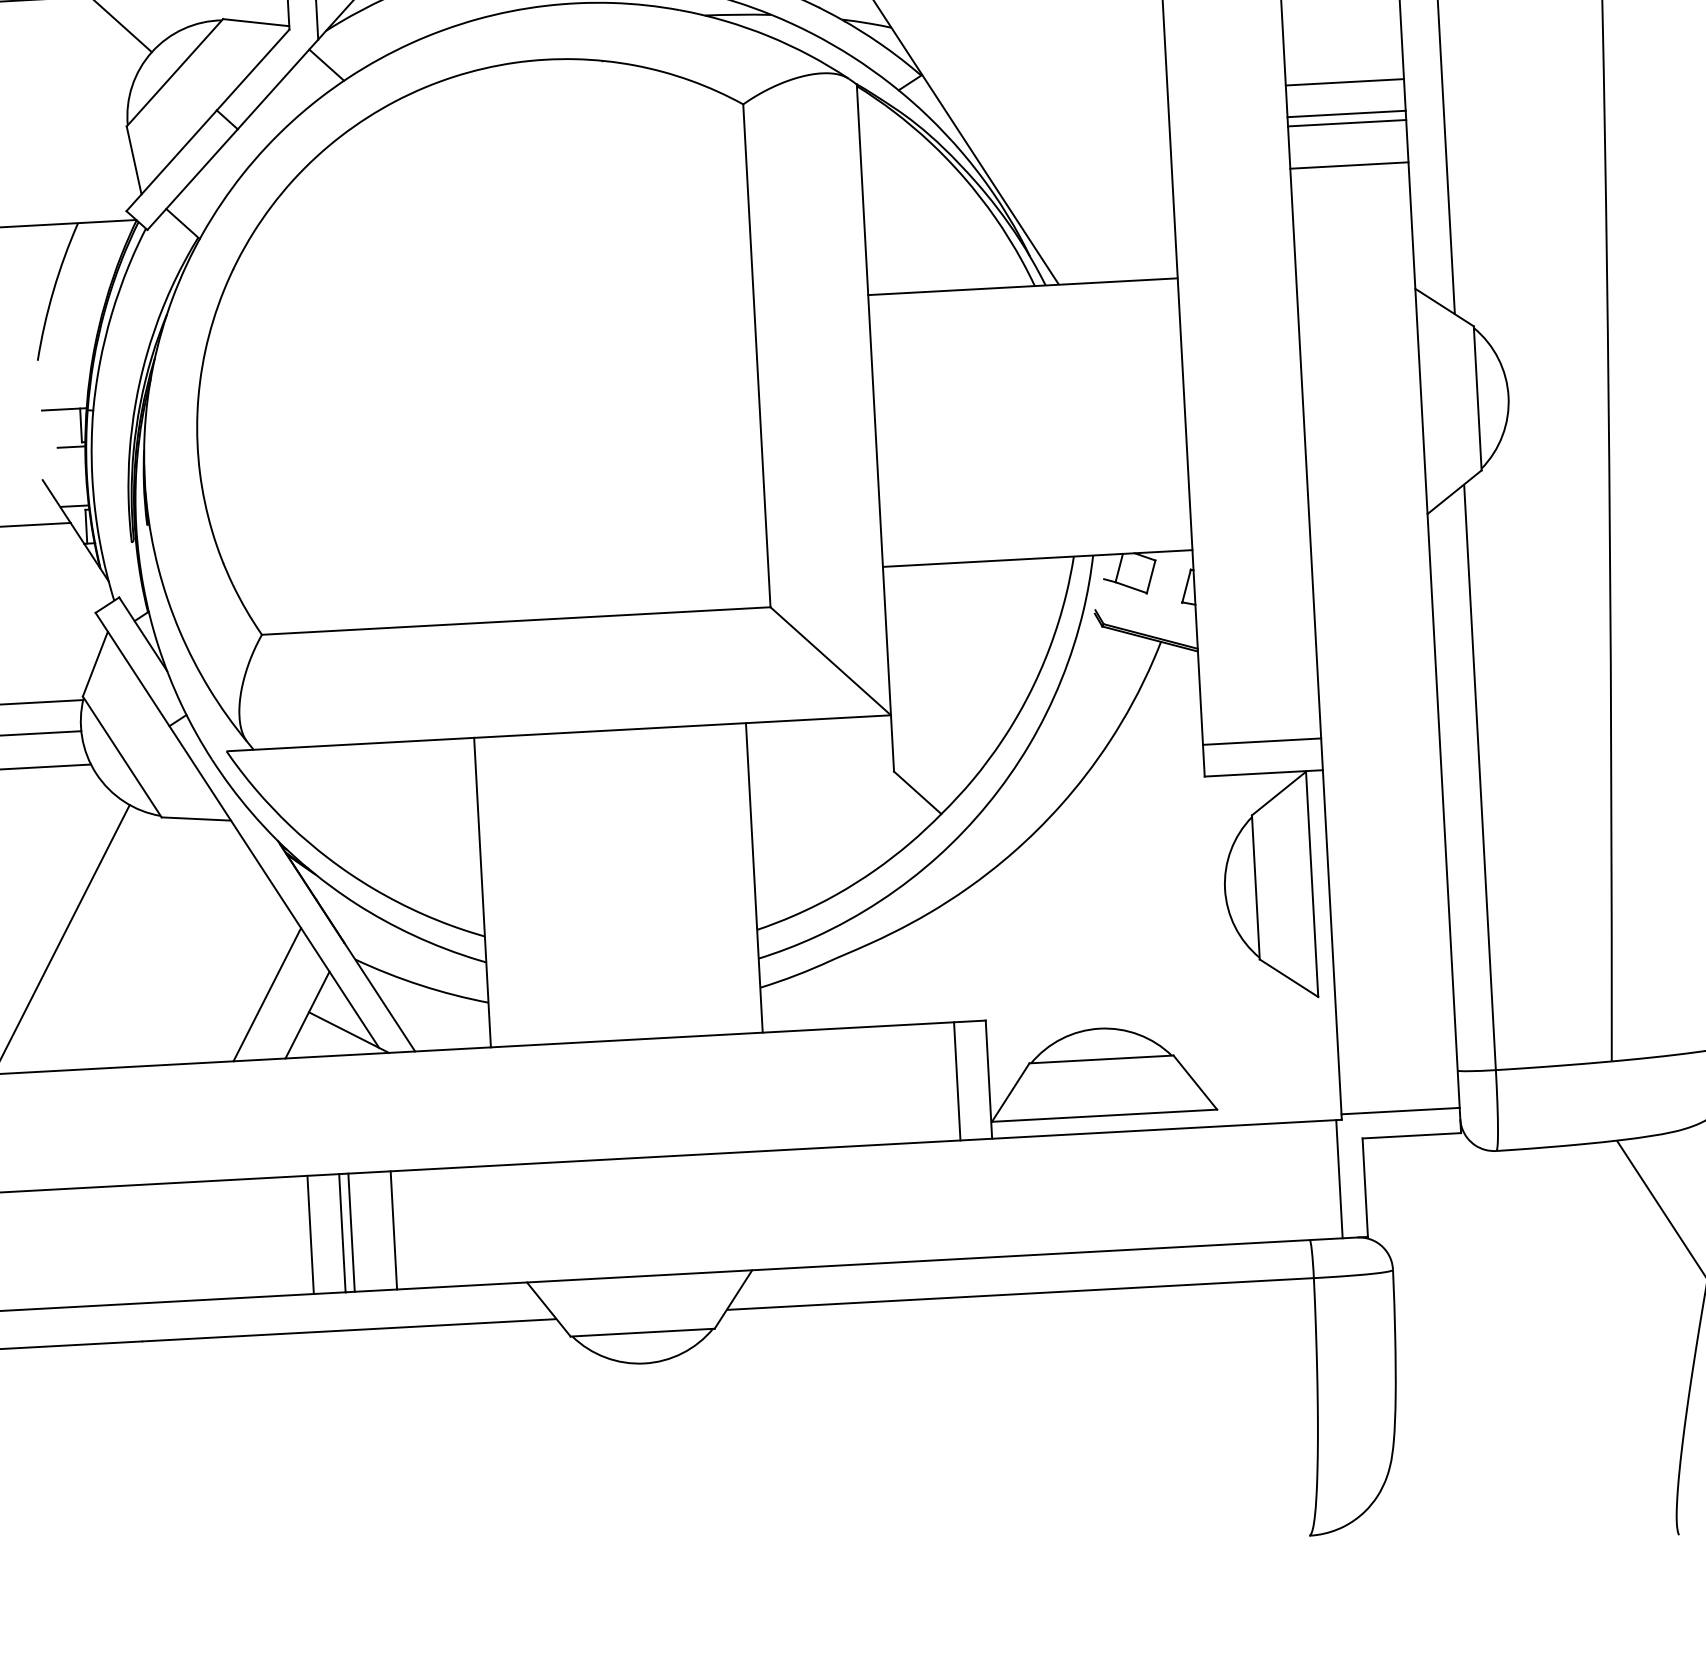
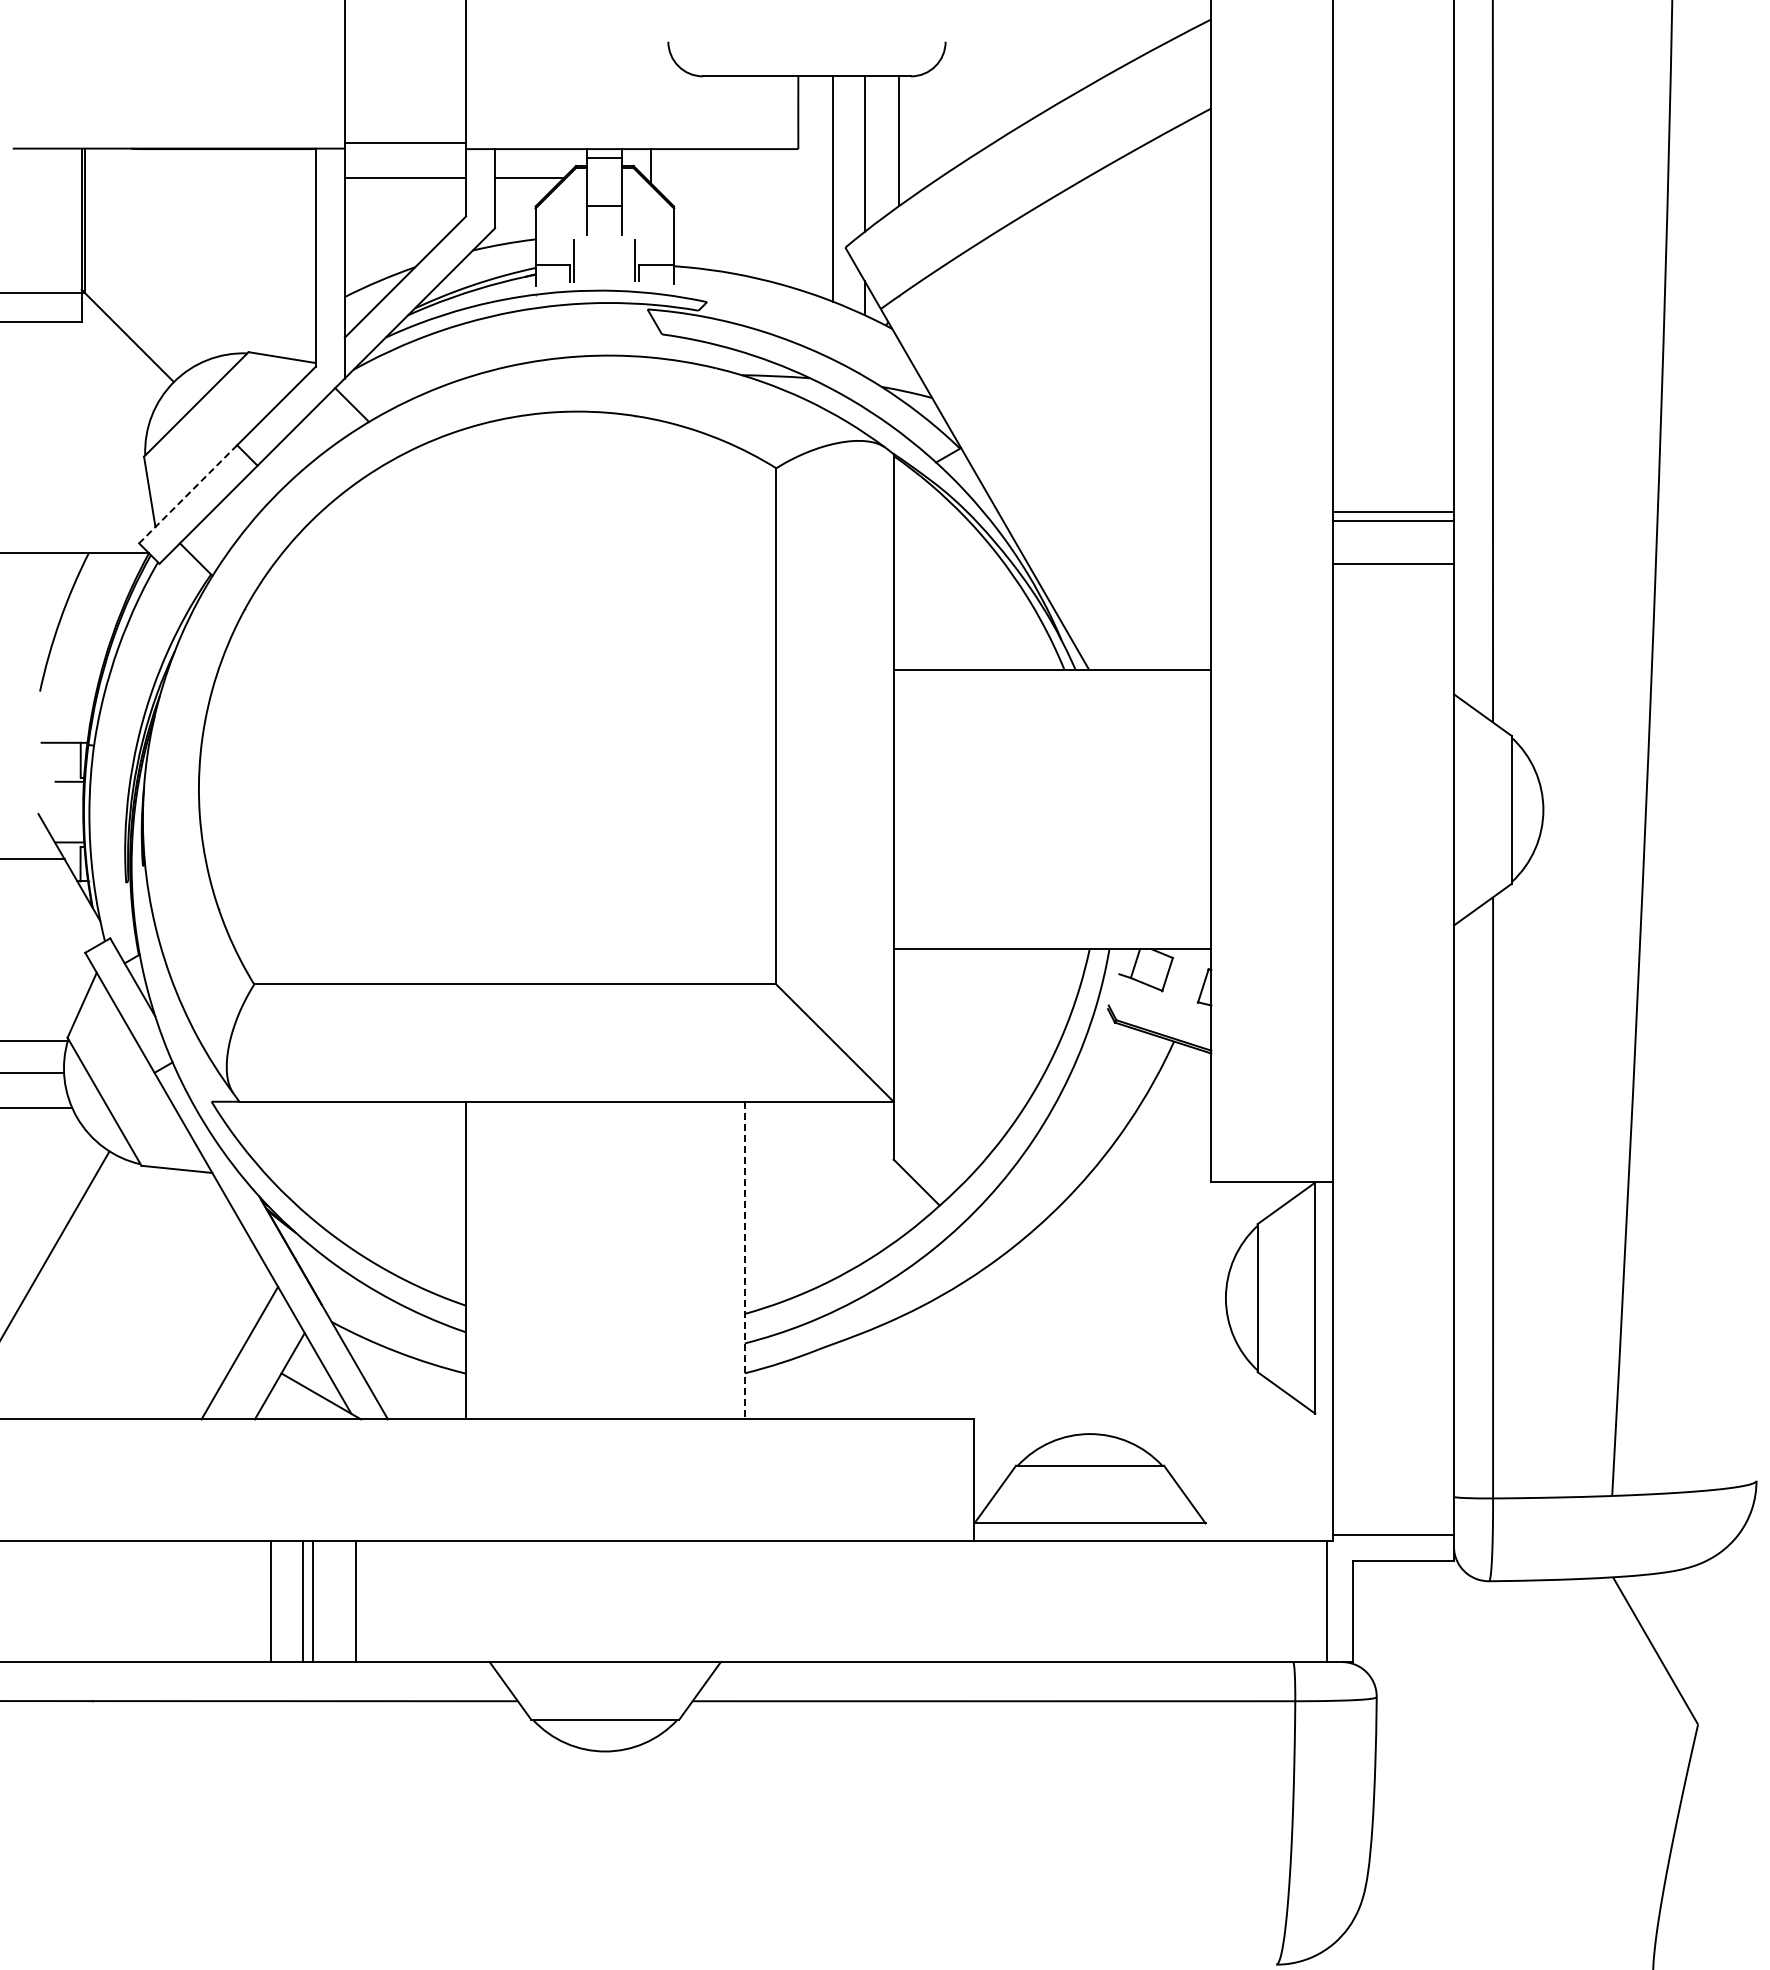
line: (1344, 82) -> (1392, 479), removed
line: (171, 160) -> (187, 494), solid -> dashed
line: (1261, 741) -> (1271, 1149), removed
line: (754, 877) -> (744, 1260), solid -> dashed
line: (957, 1080) -> (941, 1479), removed

